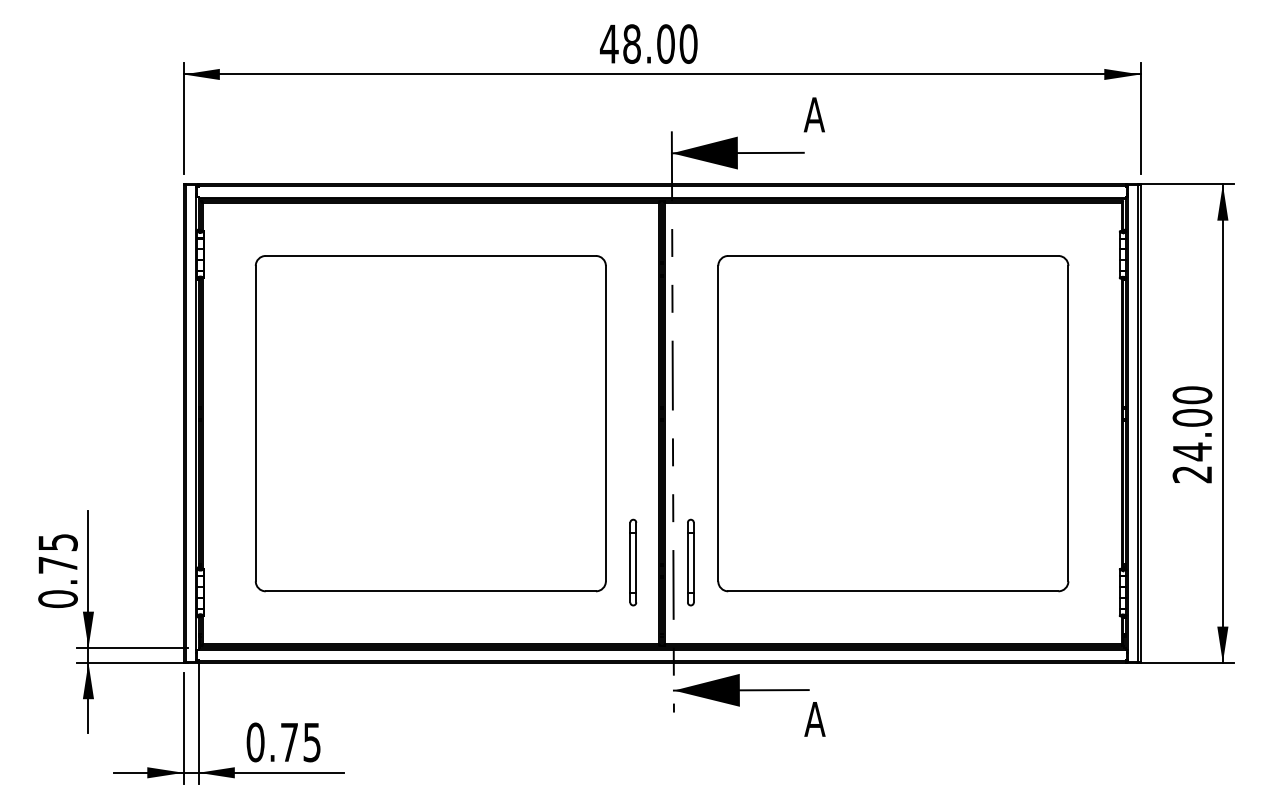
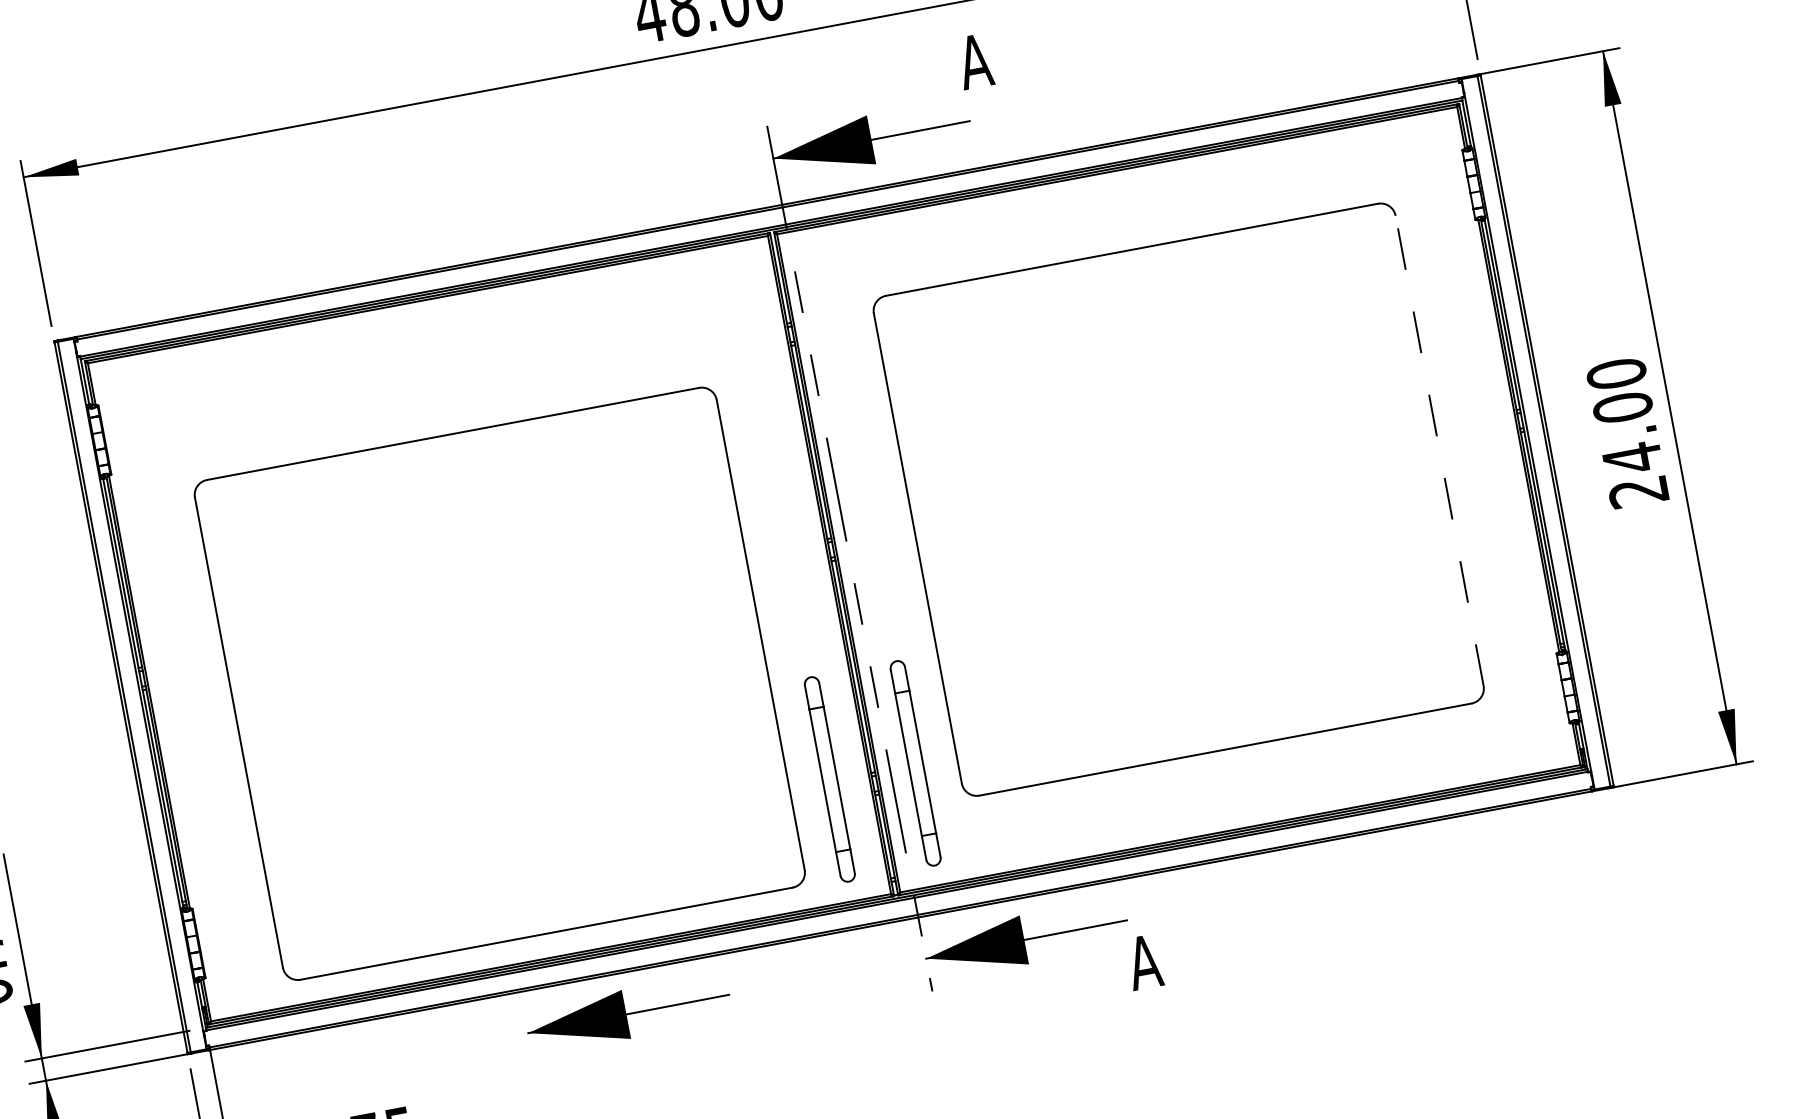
part: (430, 423) -> (499, 683), moved
line: (1068, 423) -> (1439, 450), solid -> dashed
part: (633, 562) -> (830, 779), size x1.6
part: (690, 562) -> (915, 763), size x1.6
part: (474, 690) -> (628, 1014), added

